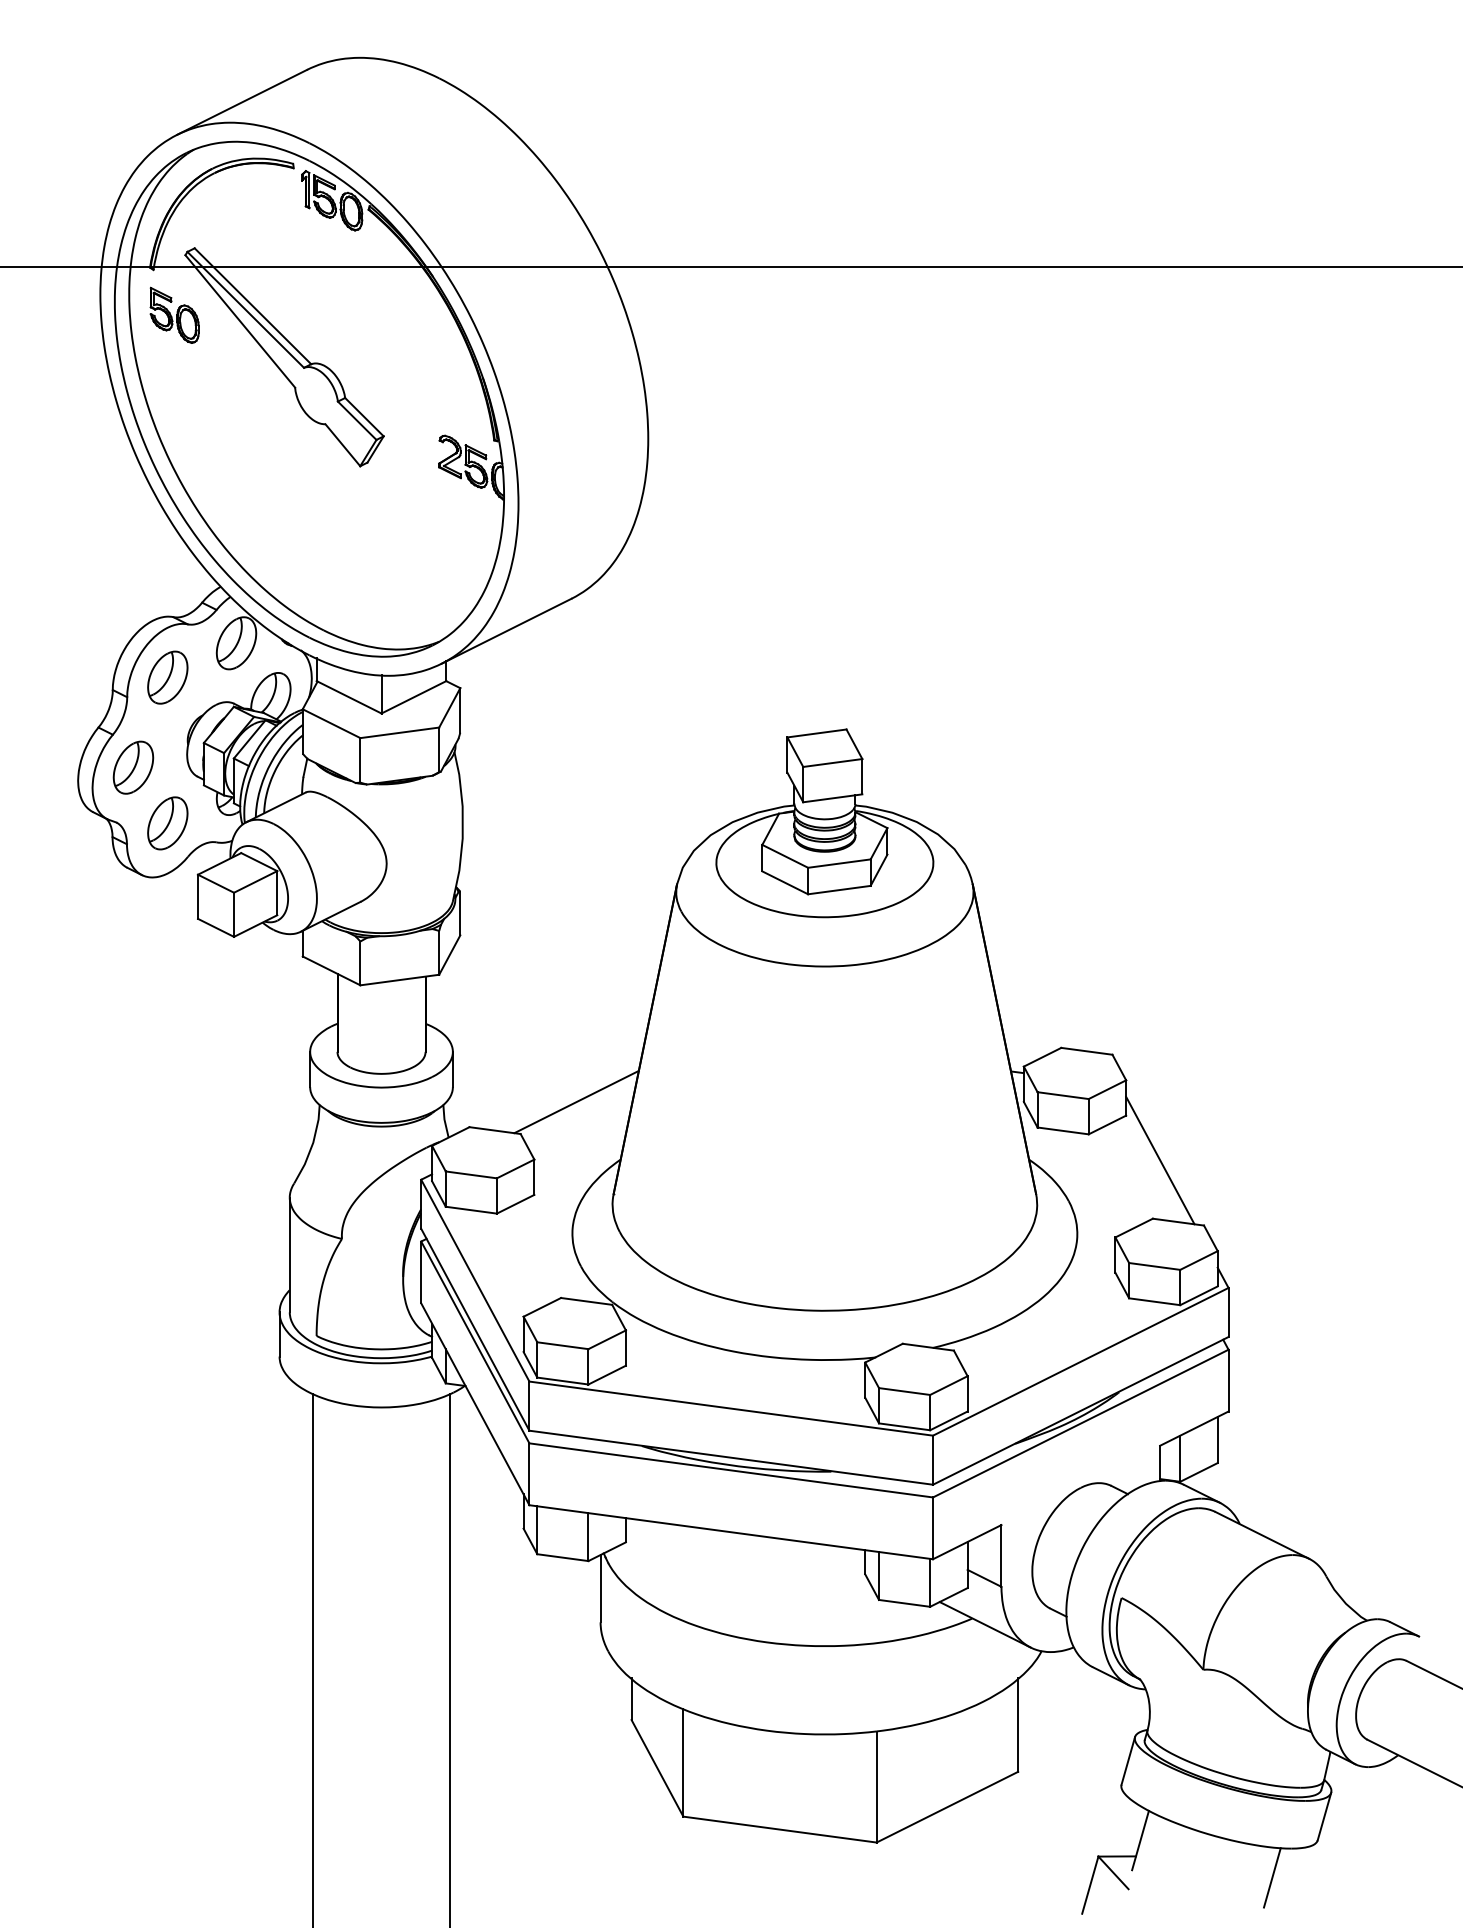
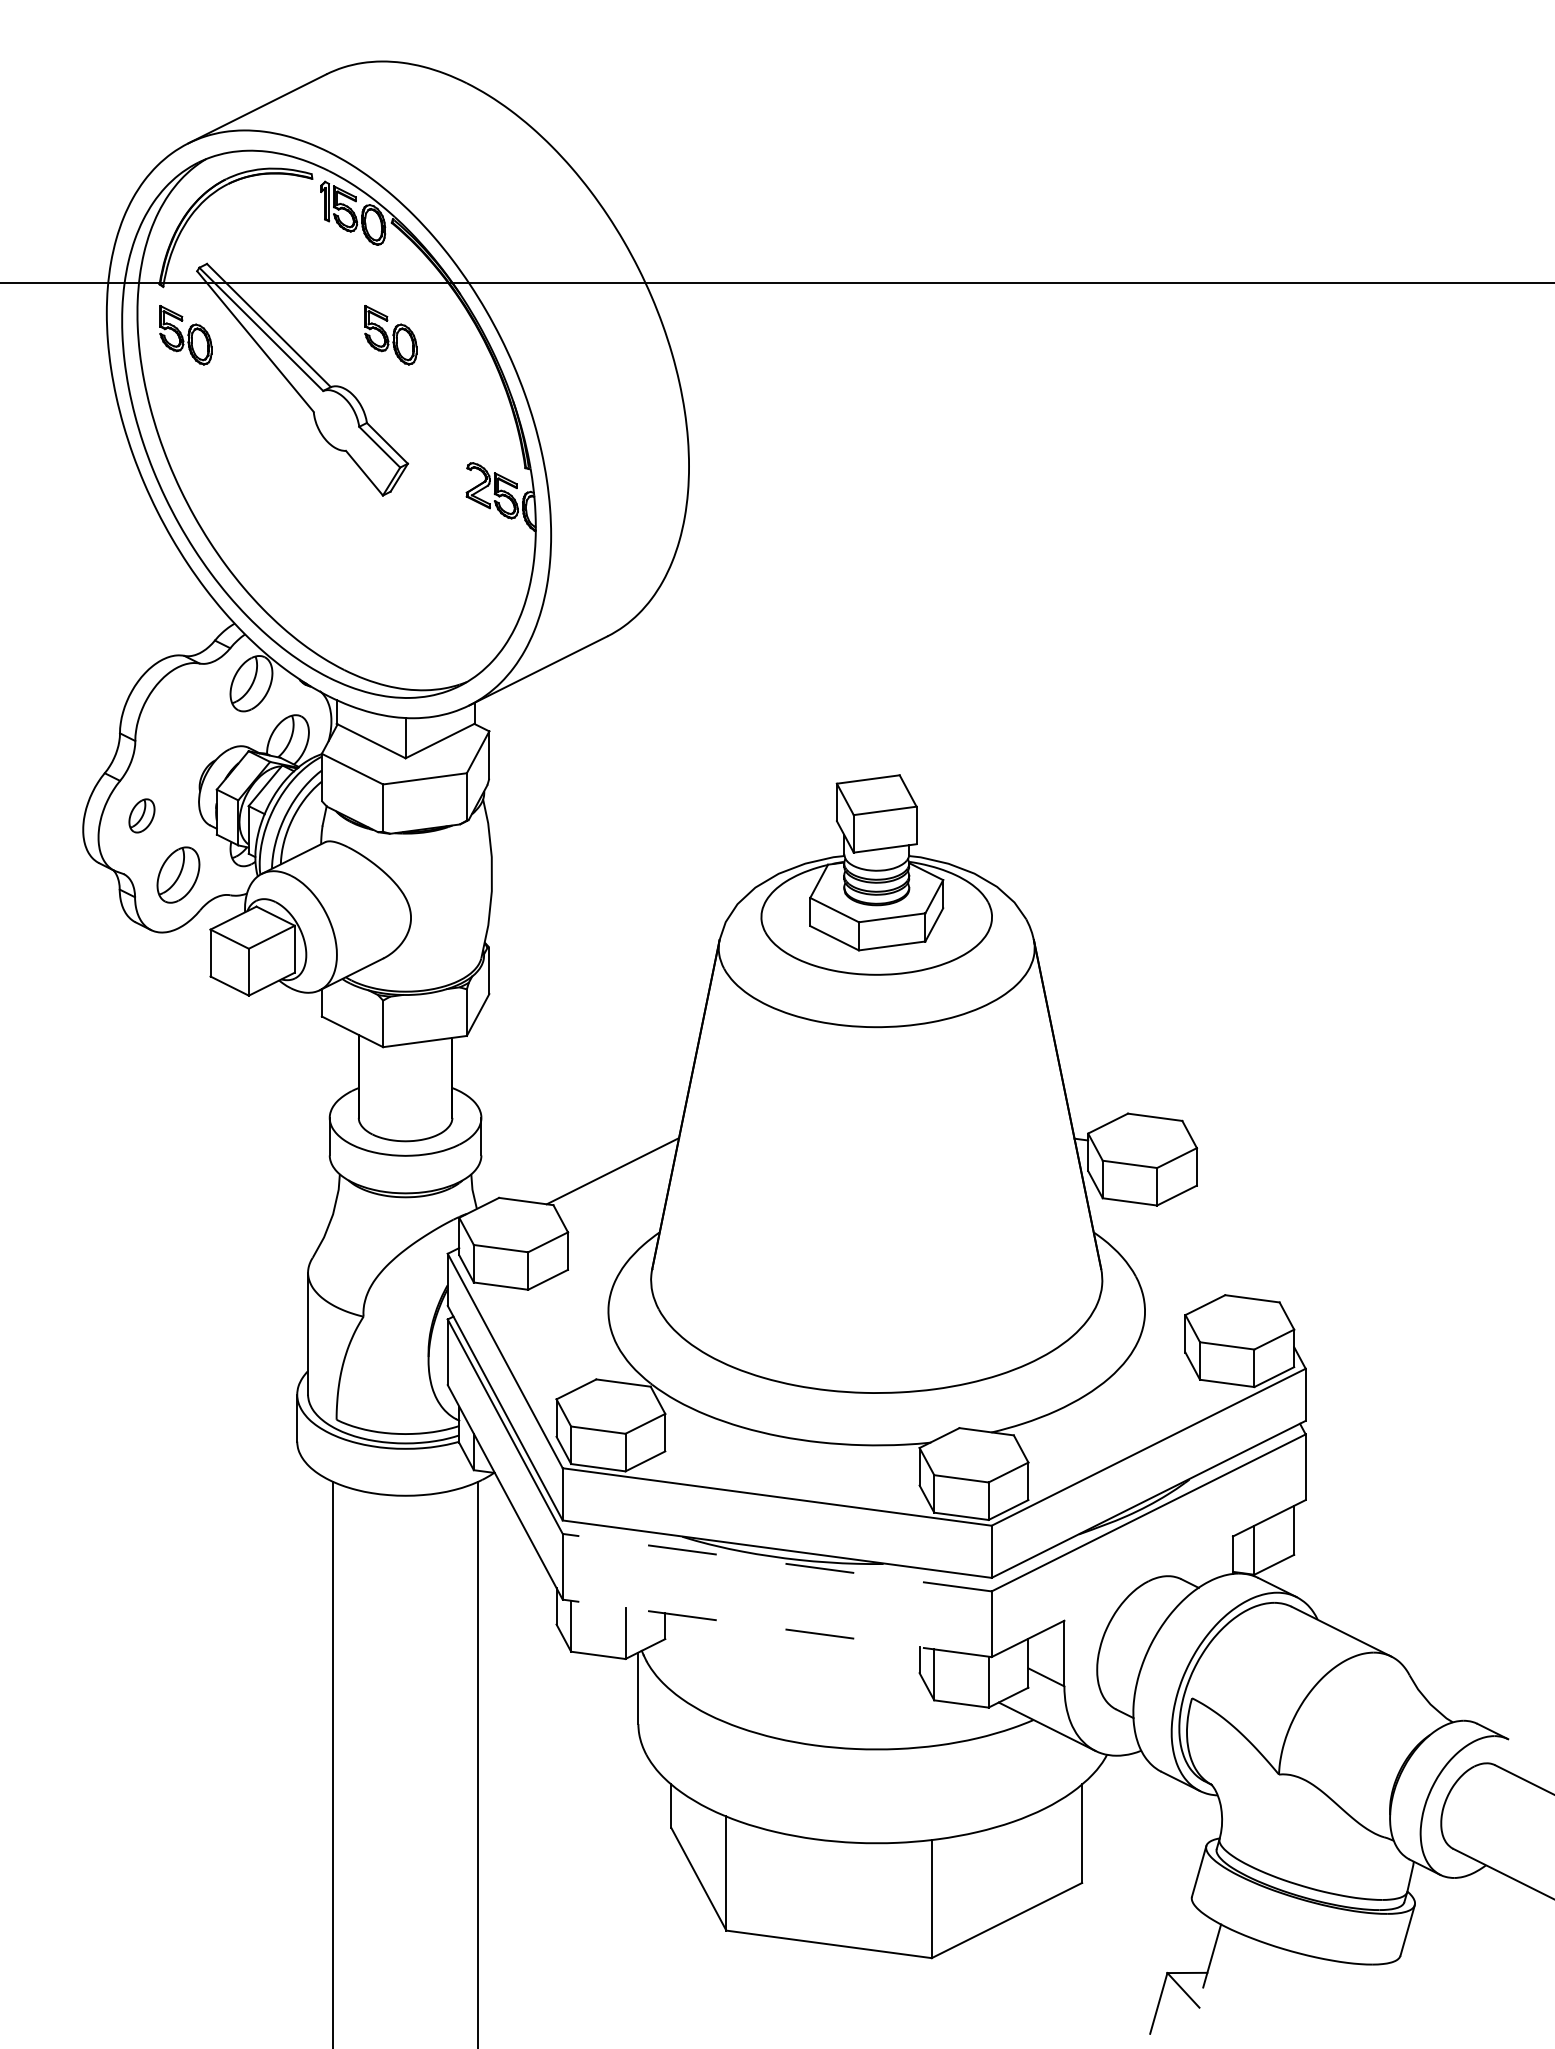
part: (367, 315) -> (390, 335), added
part: (167, 676) -> (178, 719), removed
part: (133, 767) -> (141, 815), size x0.6
line: (1159, 1160) -> (1232, 1233), removed
line: (730, 1470) -> (776, 1562), solid -> dashed
line: (730, 1532) -> (776, 1628), solid -> dashed
line: (1272, 1877) -> (1352, 1995), removed

